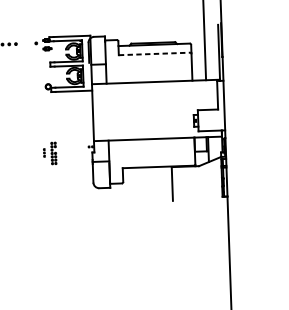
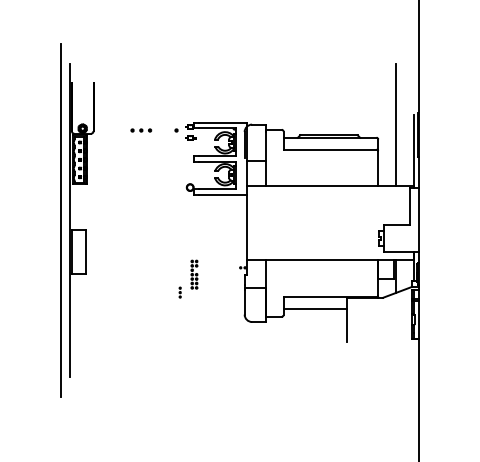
line: (154, 53) -> (330, 149), dashed -> solid
part: (43, 152) -> (179, 292), moved
line: (147, 176) -> (315, 308), added

